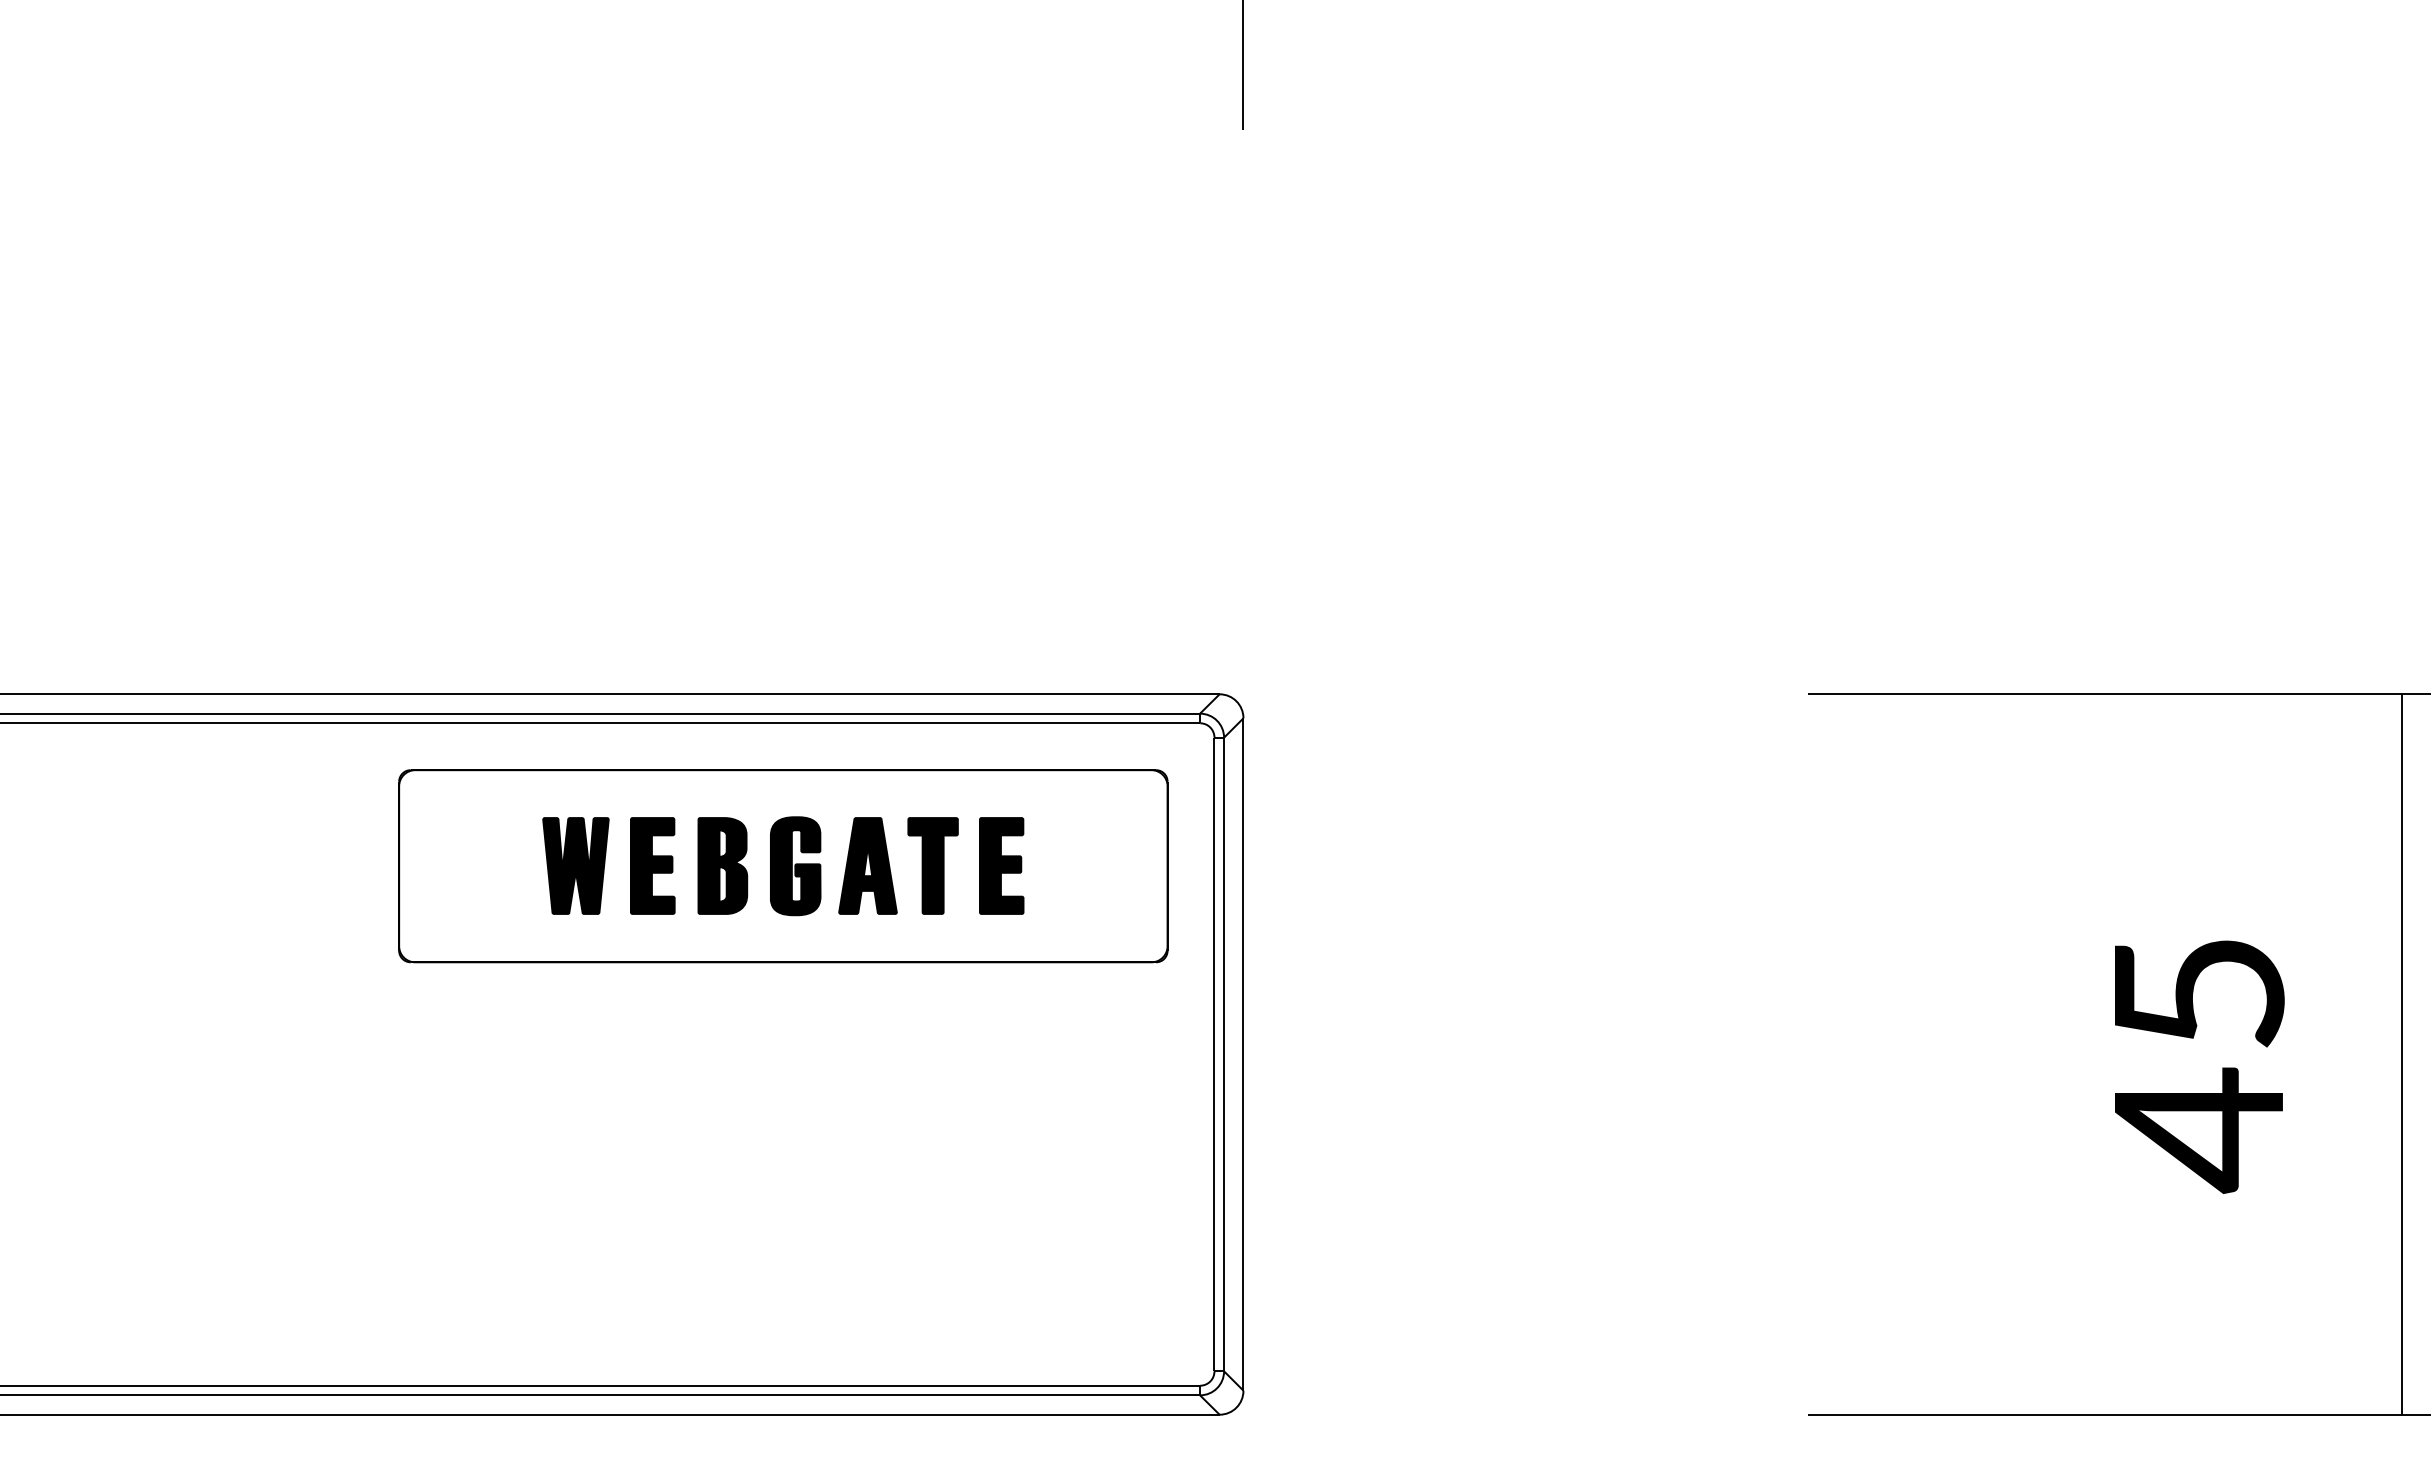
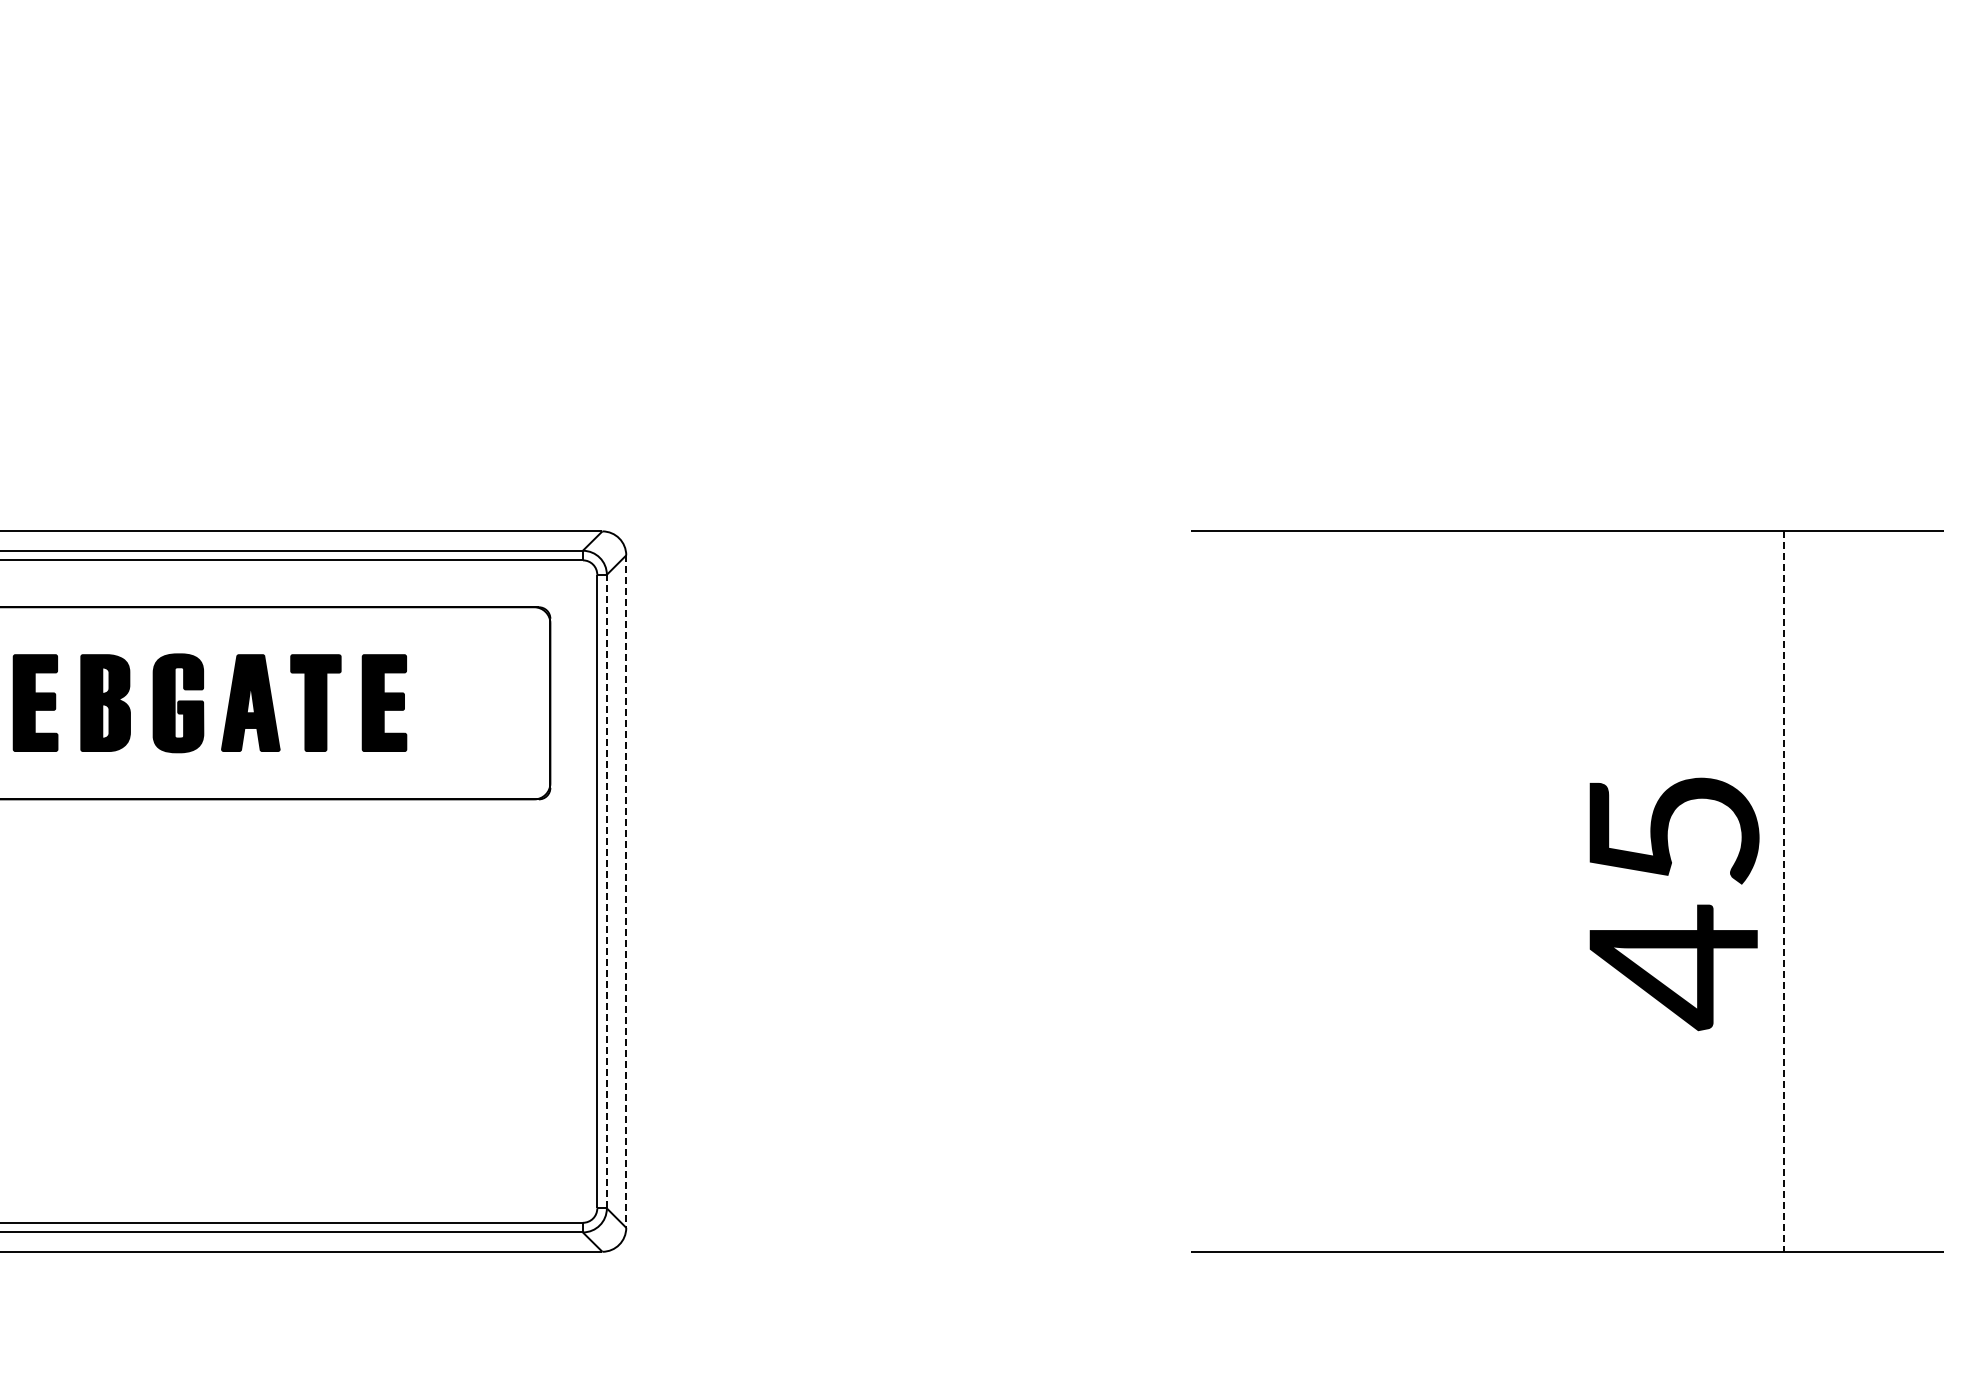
line: (1224, 1054) -> (607, 891), solid -> dashed
line: (1243, 1055) -> (626, 892), solid -> dashed
line: (2401, 1055) -> (1784, 892), solid -> dashed
text: (2199, 1066) -> (1674, 903), moved

